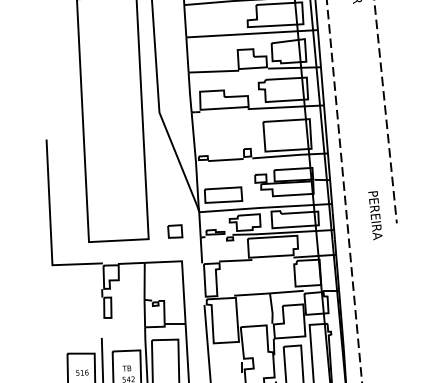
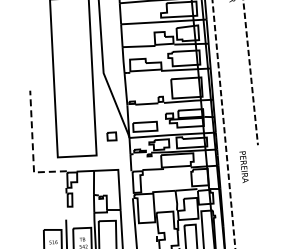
text: (374, 214) -> (243, 166), moved
line: (50, 228) -> (32, 148), solid -> dashed
part: (174, 231) -> (111, 136), moved

